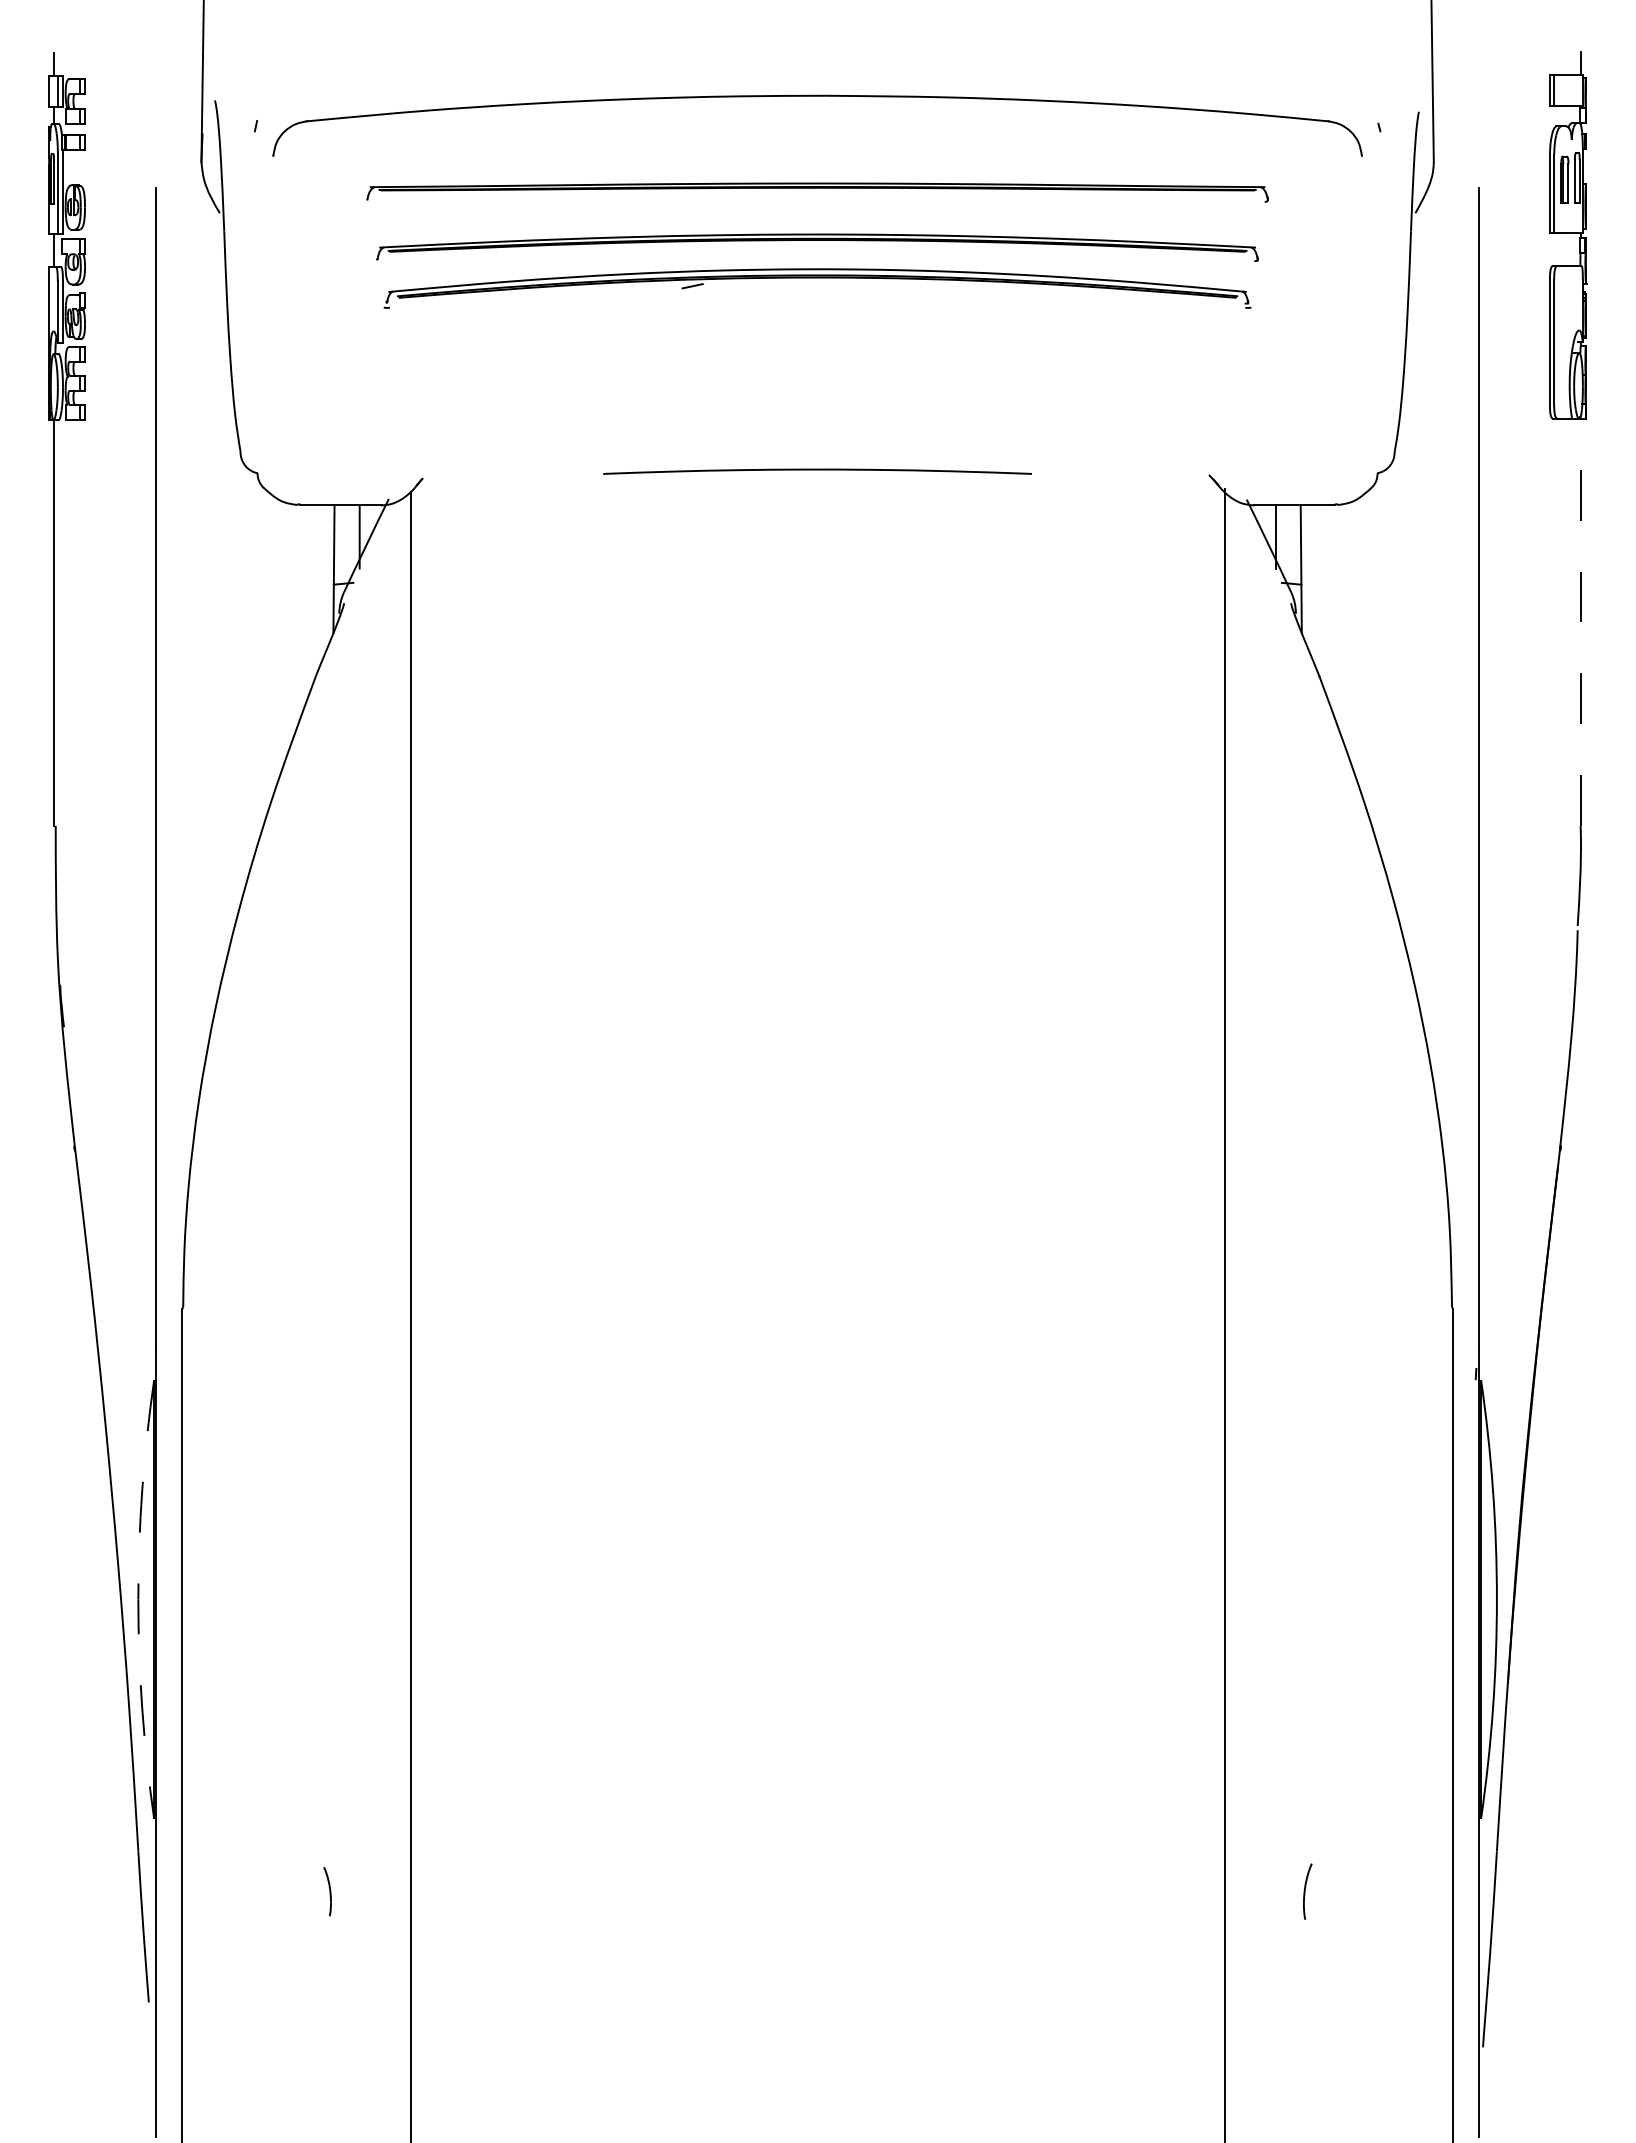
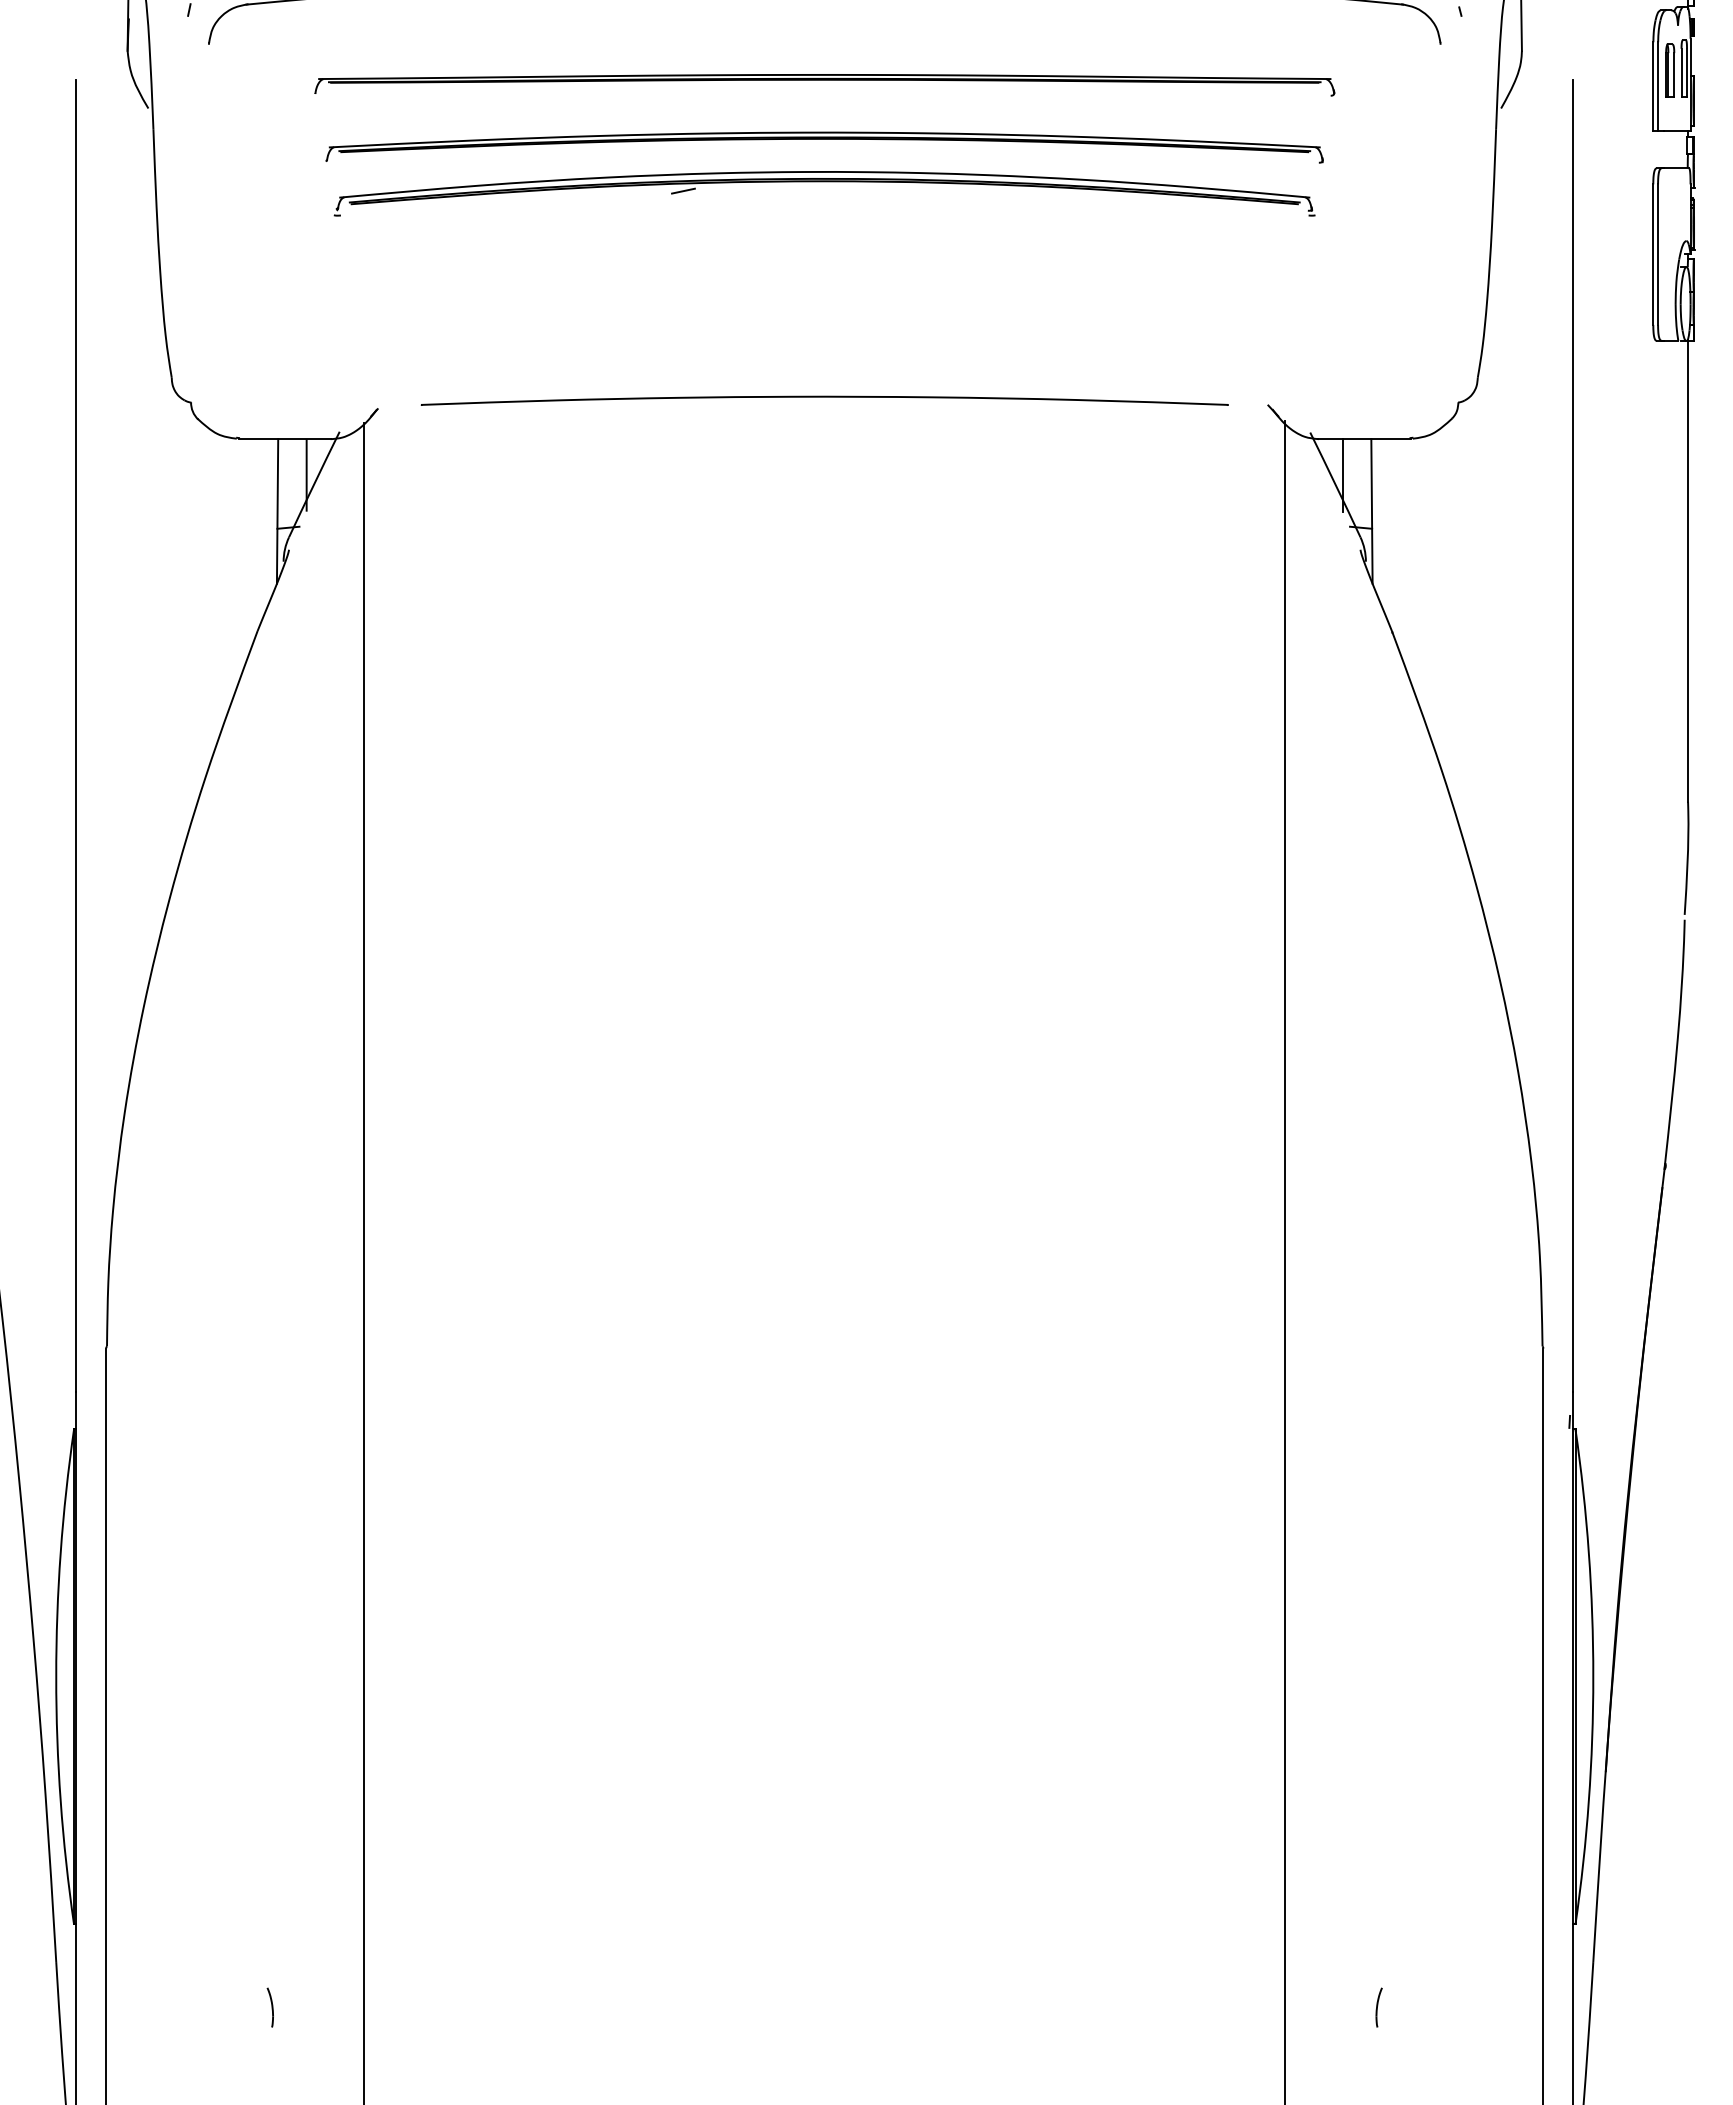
part: (817, 471) -> (824, 400), size x1.67
line: (1580, 621) -> (1687, 570), dashed -> solid
arc: (138, 1599) -> (56, 1676), dashed -> solid
part: (327, 1891) -> (270, 2007), size x0.71
part: (1307, 1891) -> (1379, 2007), size x0.62

